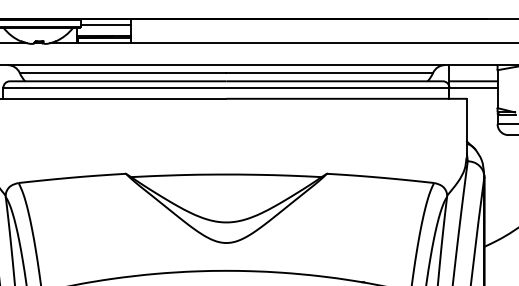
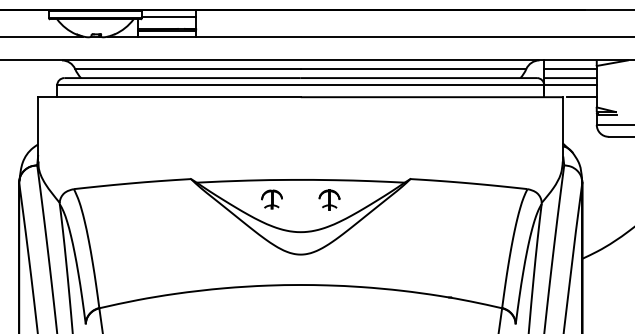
line: (473, 73) -> (570, 69), added
line: (483, 99) -> (581, 97), added
part: (199, 192) -> (271, 199), added
part: (252, 192) -> (329, 199), added

